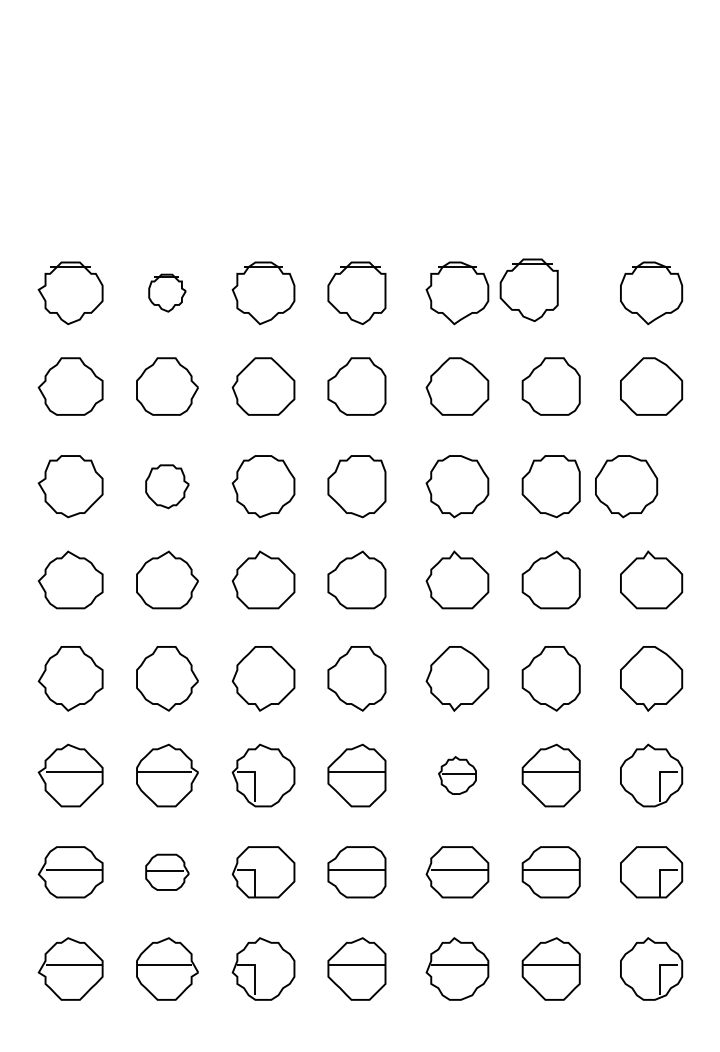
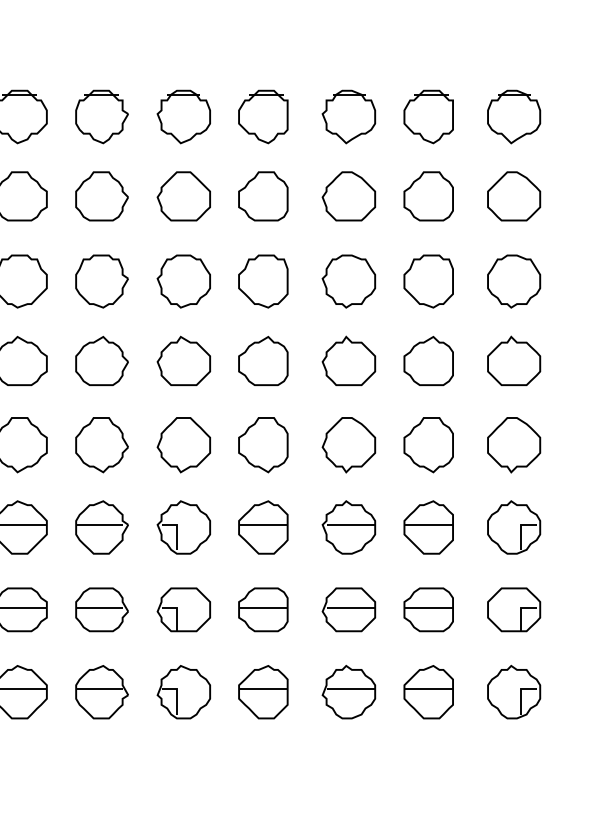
part: (528, 290) -> (428, 117), moved
part: (167, 292) -> (102, 116), size x1.67
part: (167, 486) -> (102, 281), size x1.43
part: (626, 486) -> (514, 281), moved
part: (457, 775) -> (348, 527), size x1.67
part: (167, 872) -> (102, 610), size x1.43

